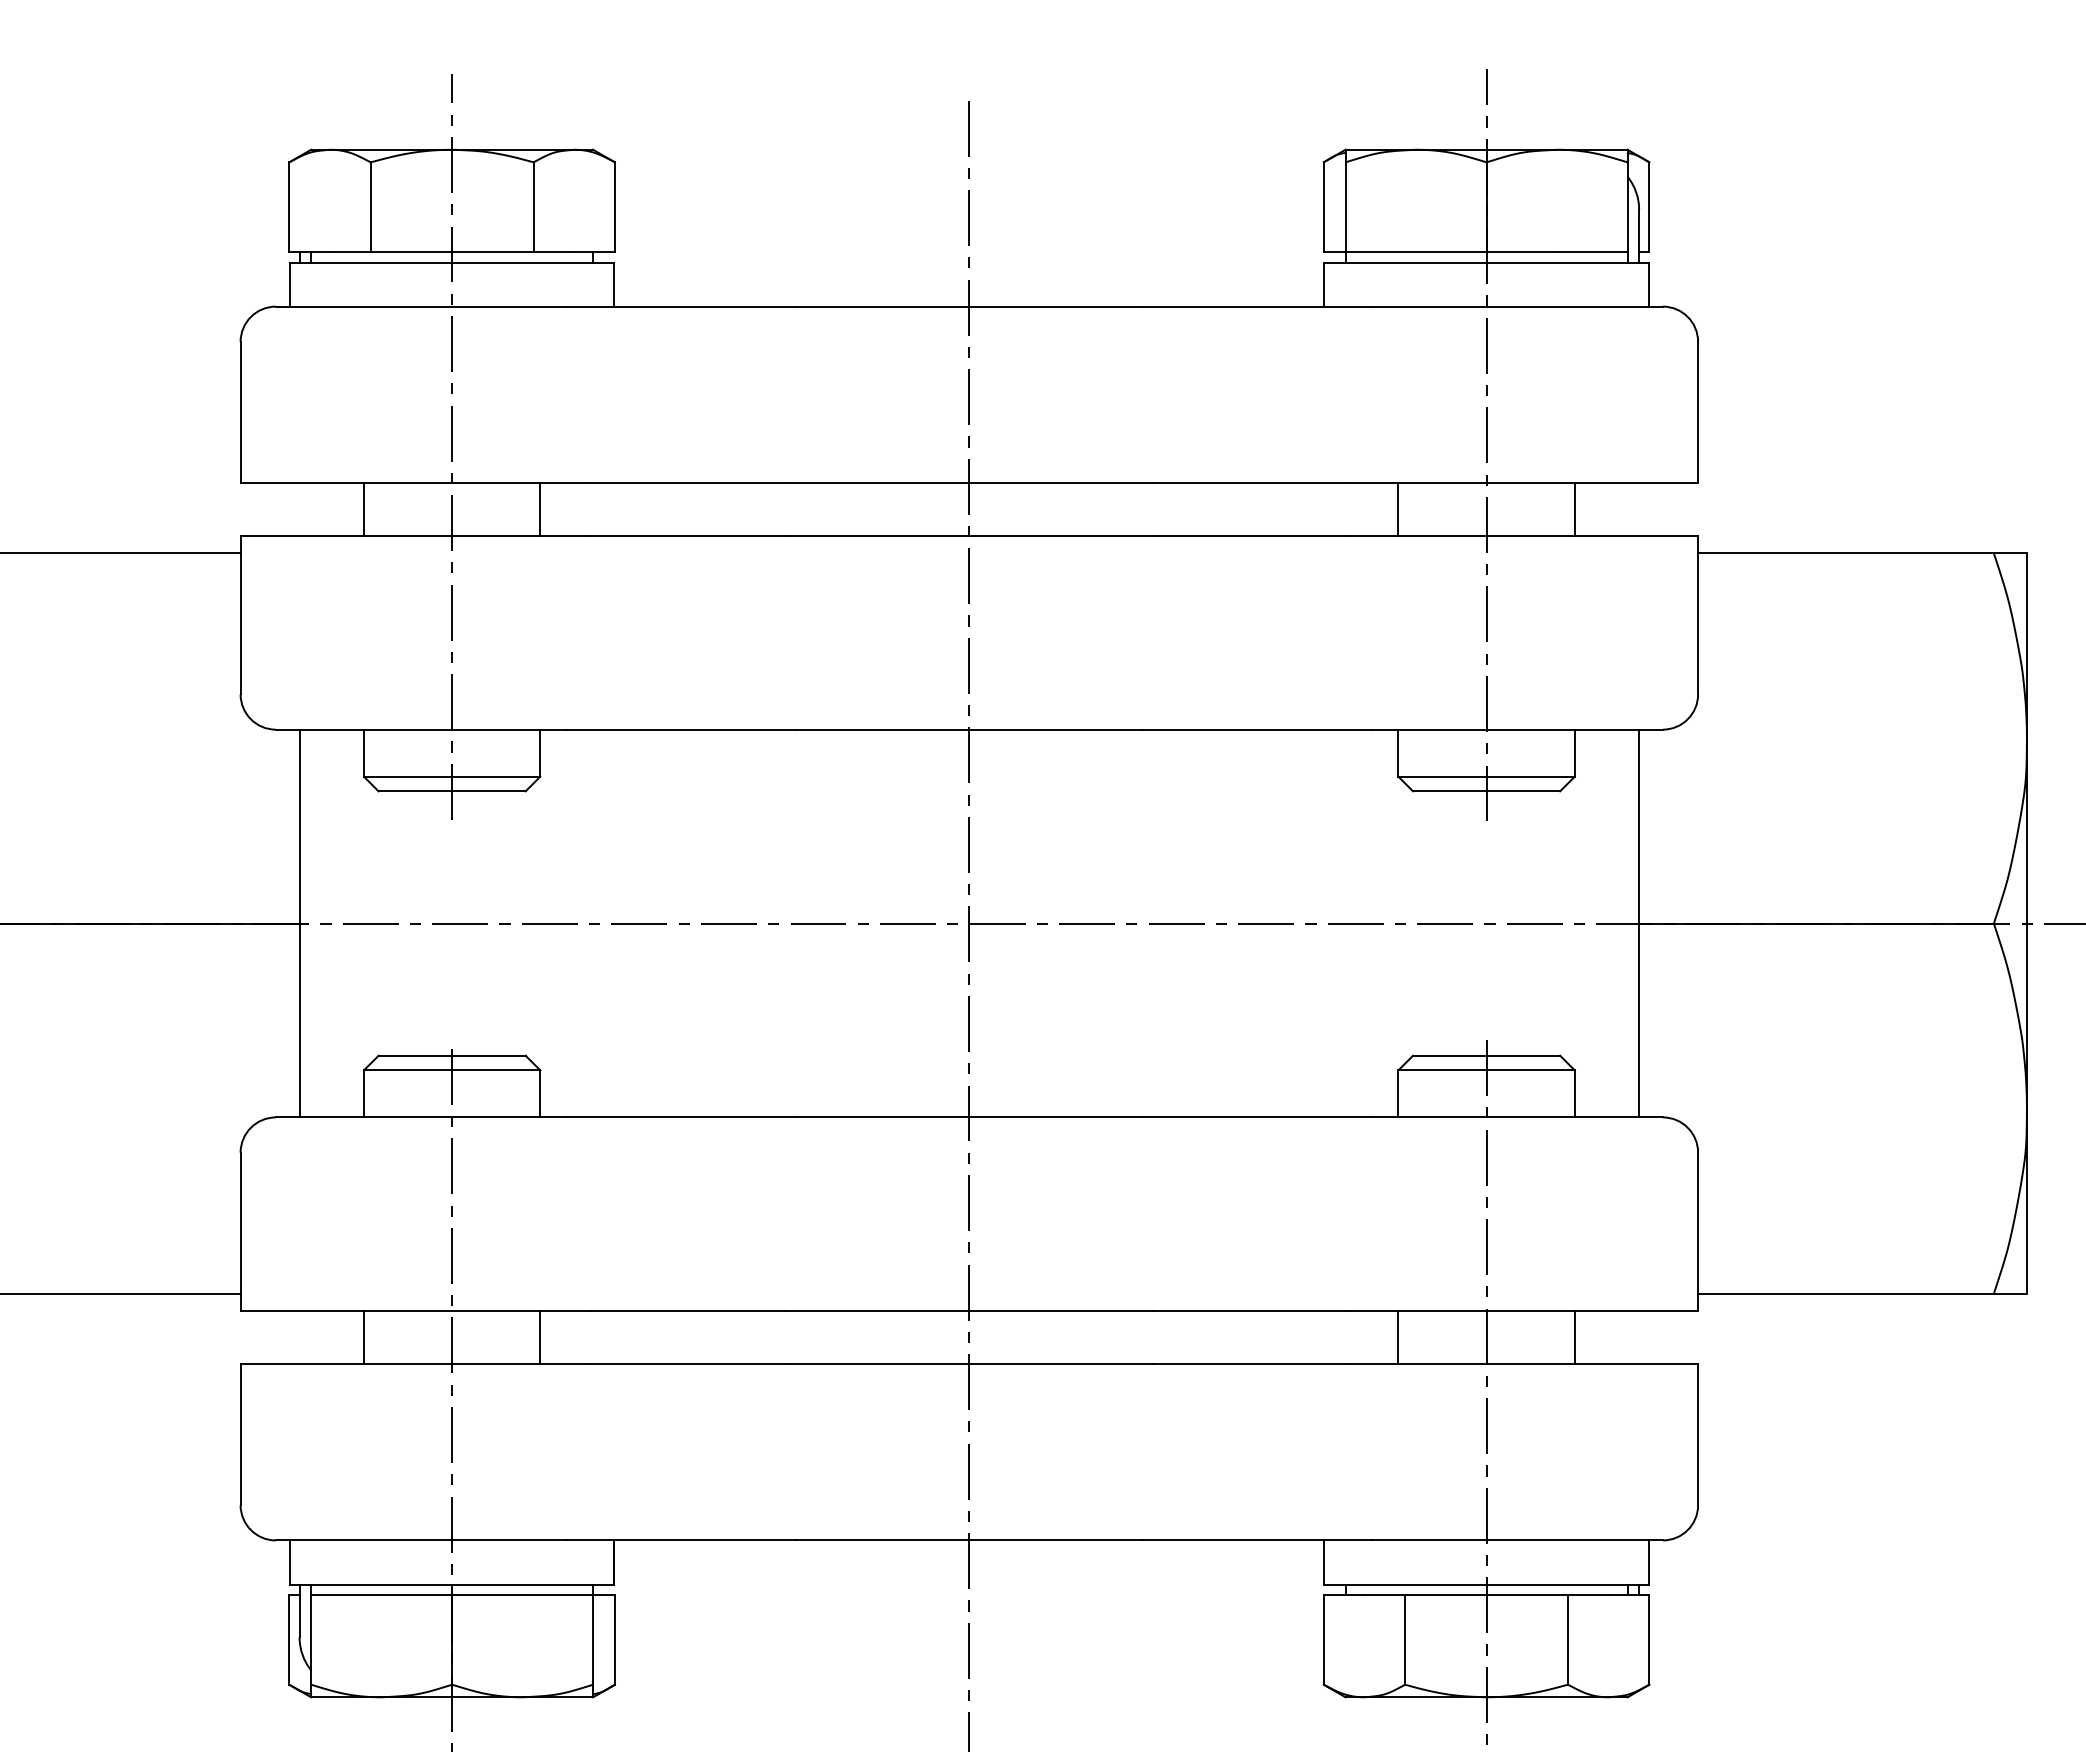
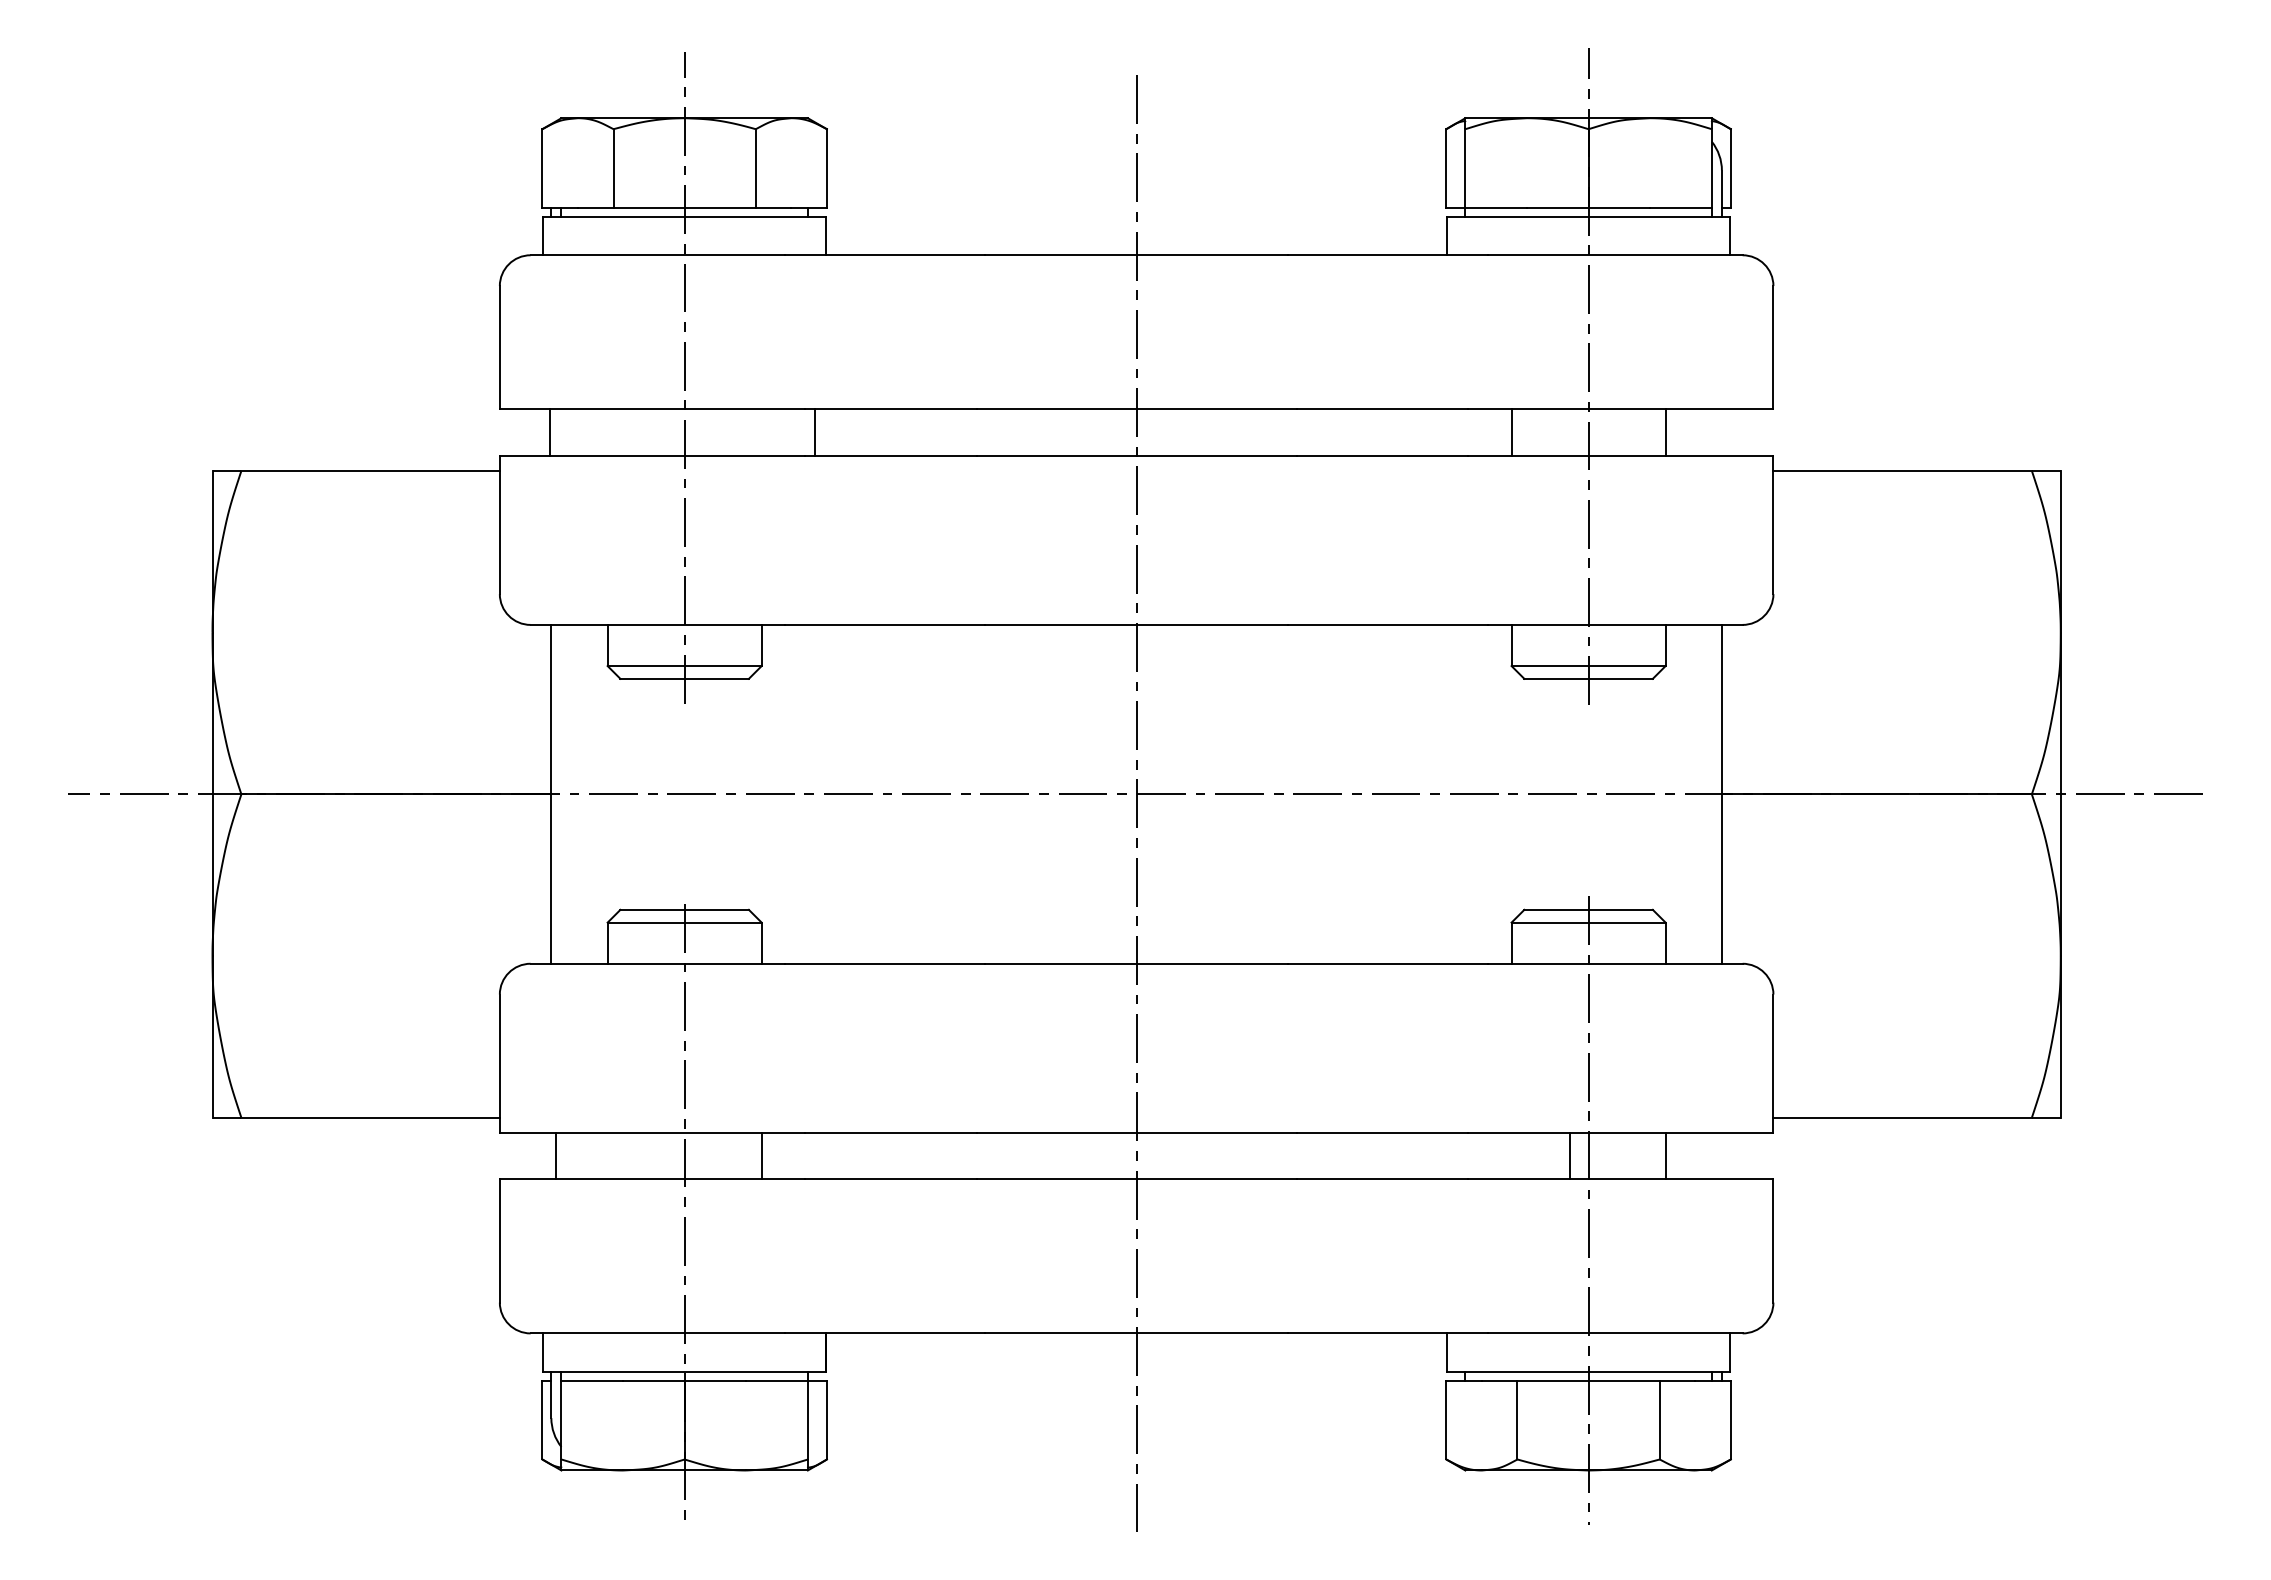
line: (363, 509) -> (549, 432), moved
line: (540, 509) -> (814, 432), moved
line: (363, 1337) -> (555, 1156), moved
line: (1398, 1337) -> (1569, 1156), moved

